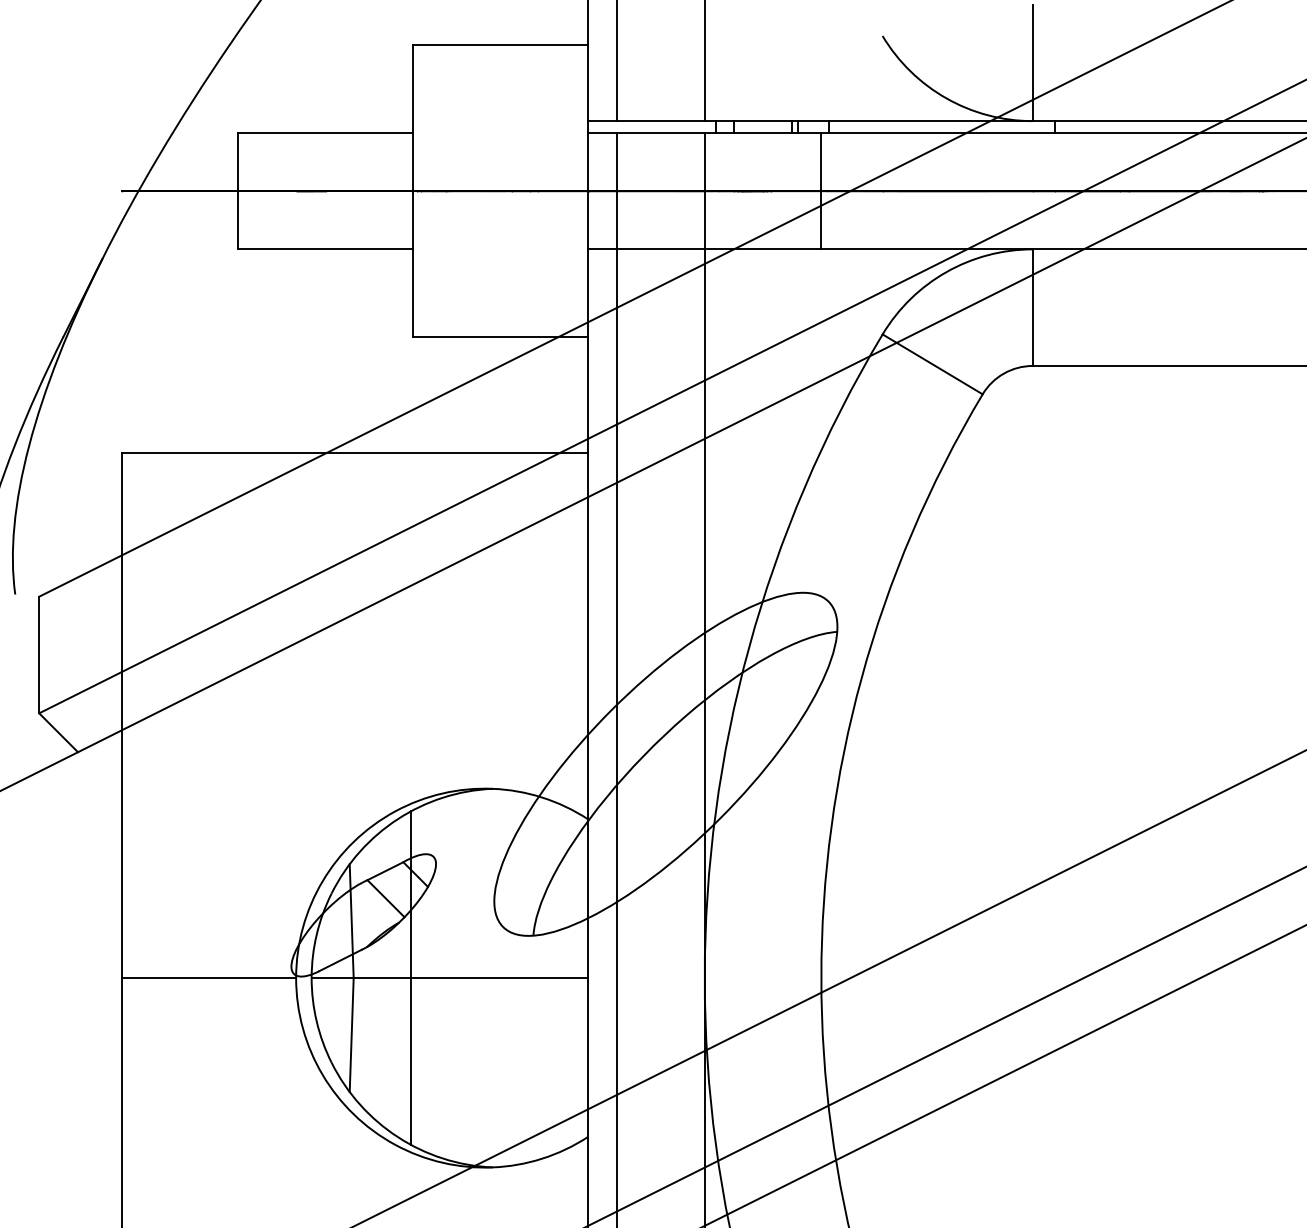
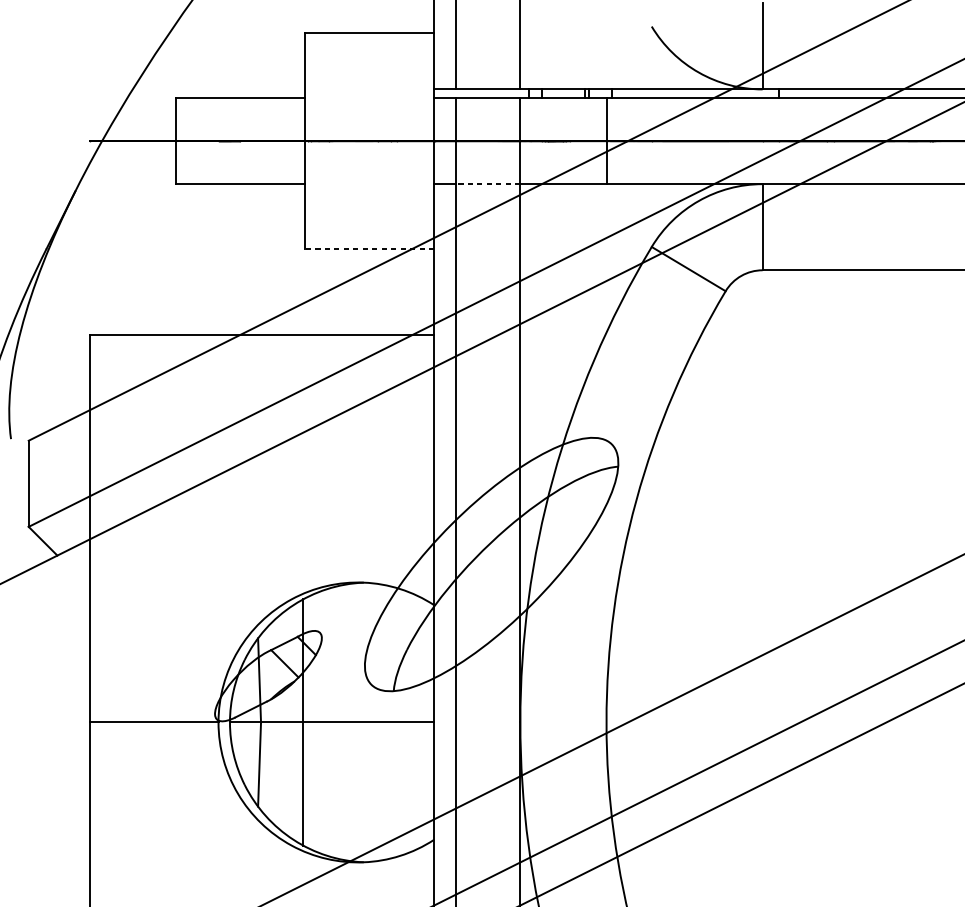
line: (661, 249) -> (488, 184), solid -> dashed
line: (500, 336) -> (369, 248), solid -> dashed

